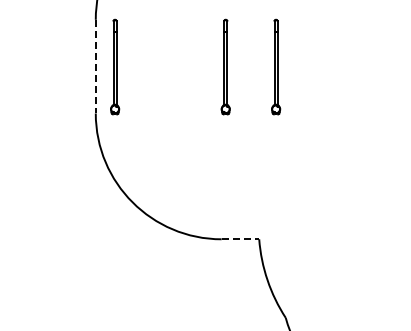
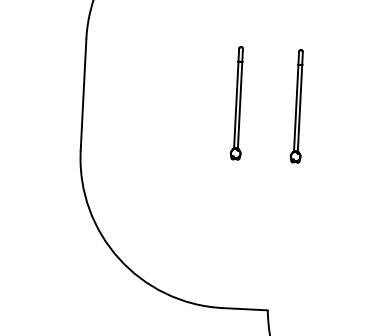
line: (95, 66) -> (83, 94), dashed -> solid
part: (115, 66) -> (107, 95), removed
line: (240, 239) -> (245, 309), dashed -> solid

